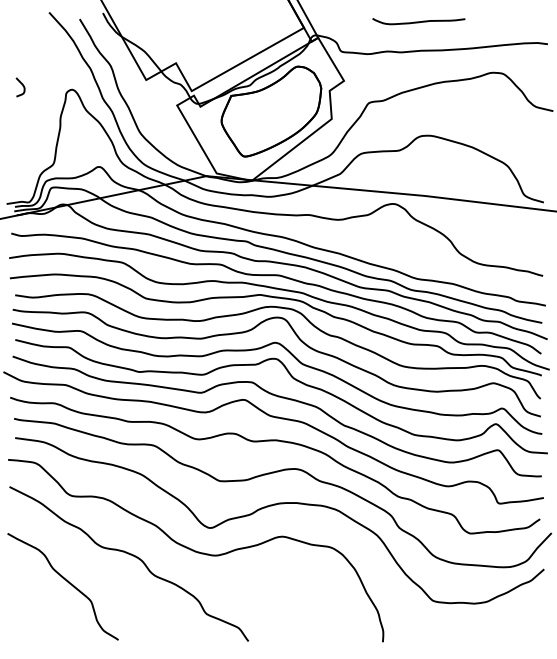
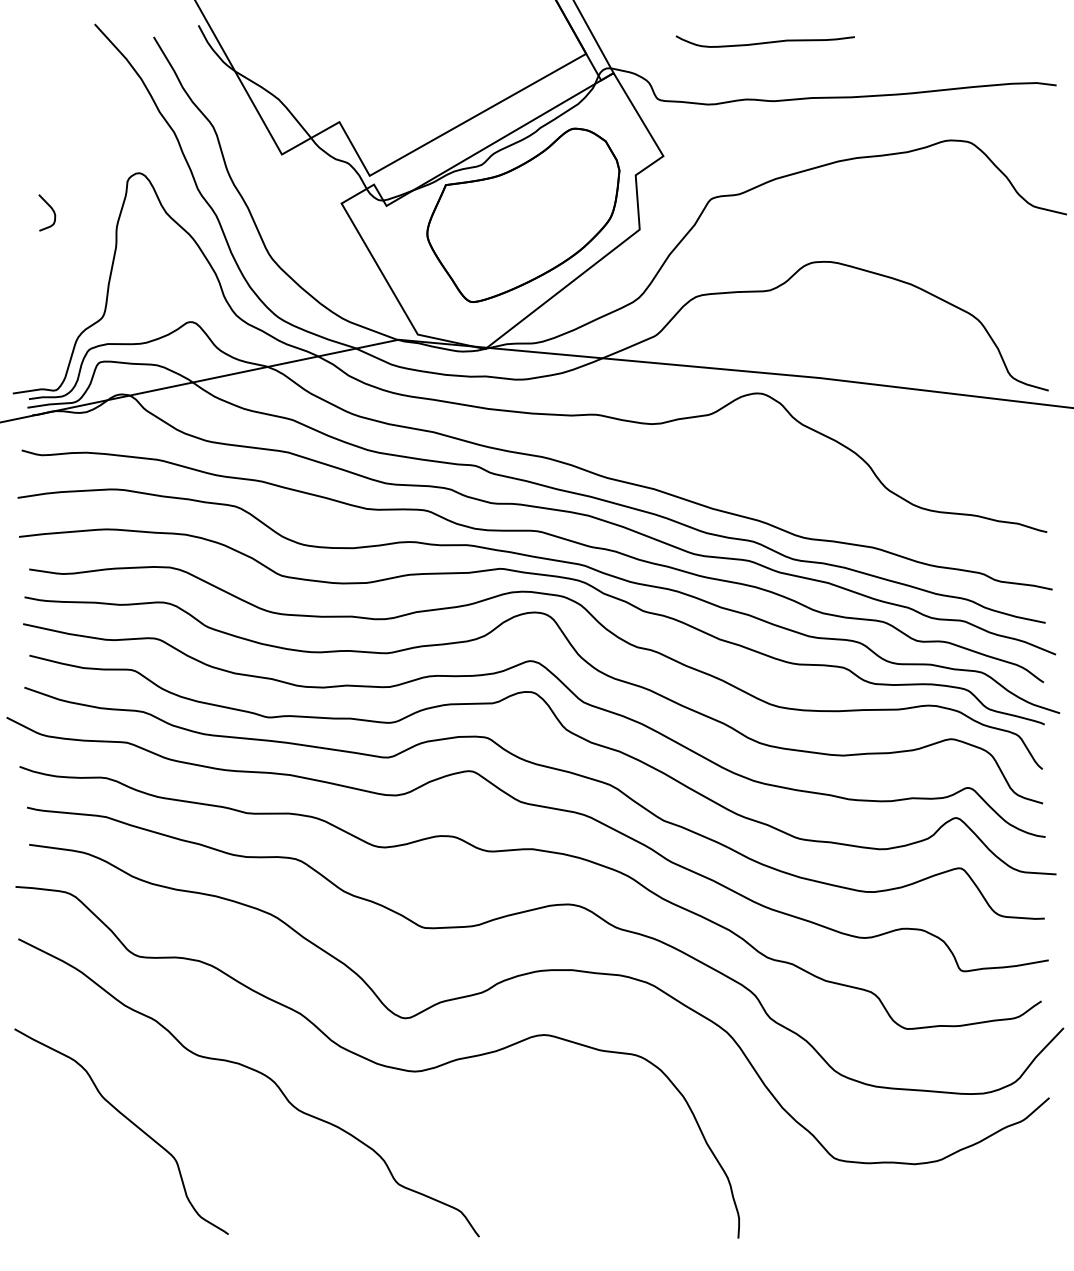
curve: (418, 21) -> (764, 41), moved
curve: (22, 86) -> (51, 211), moved

